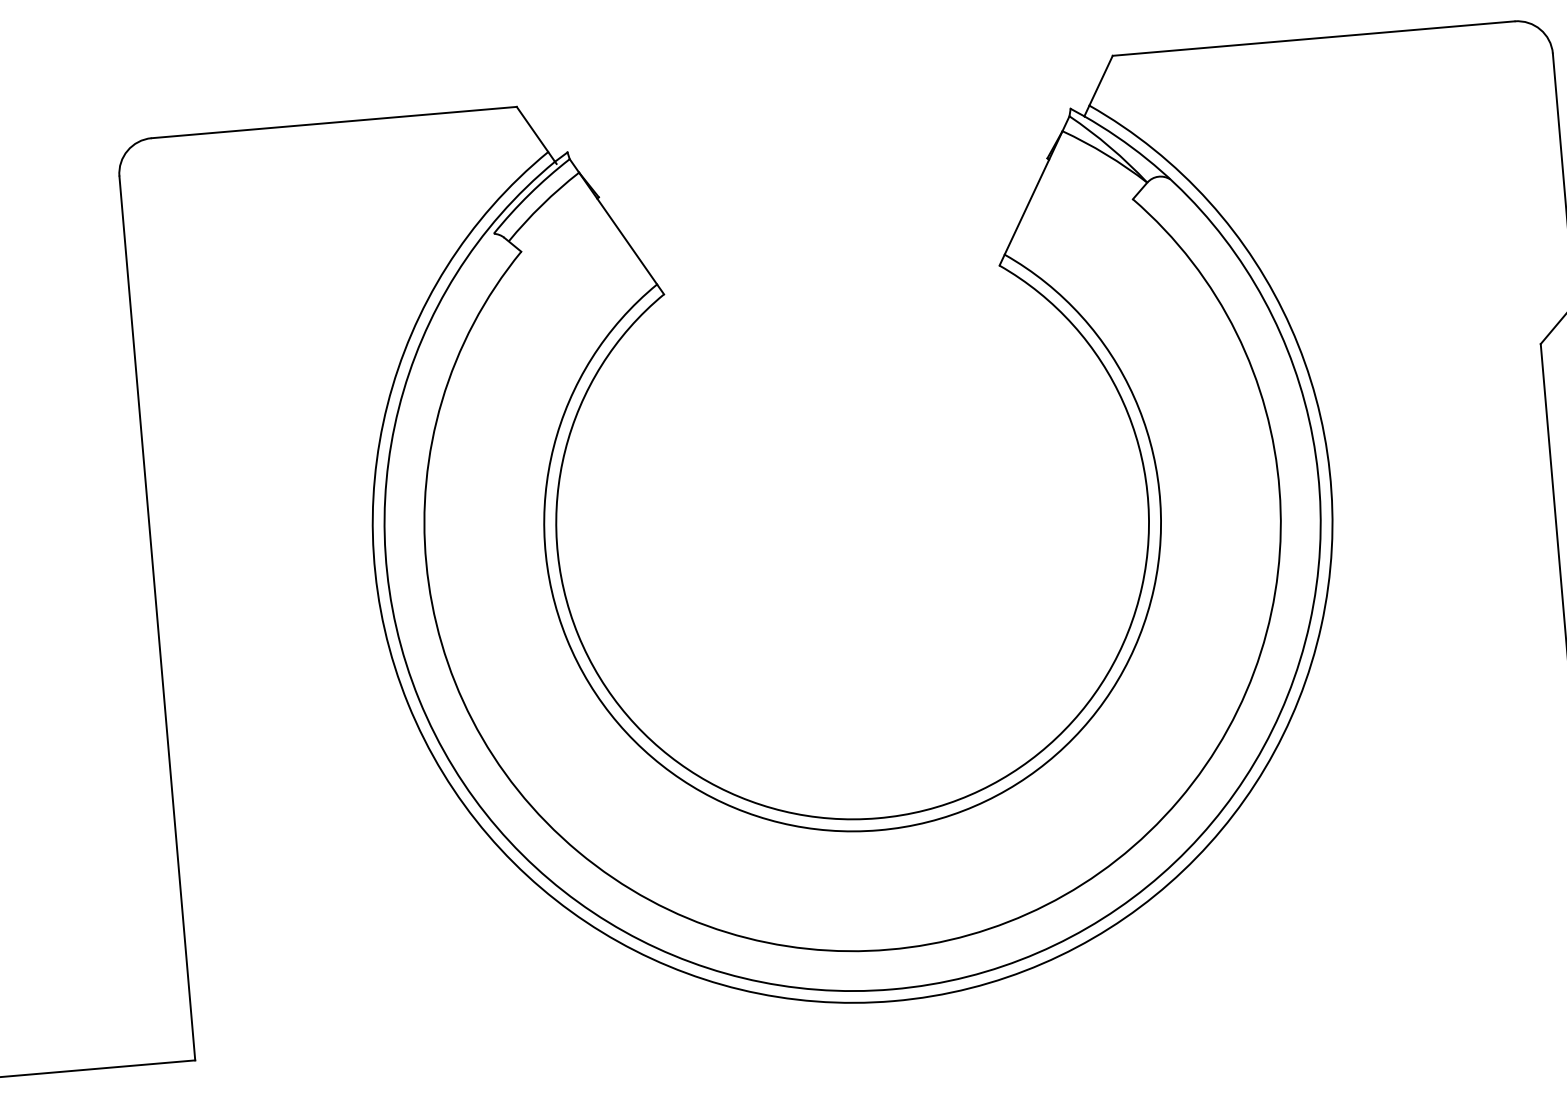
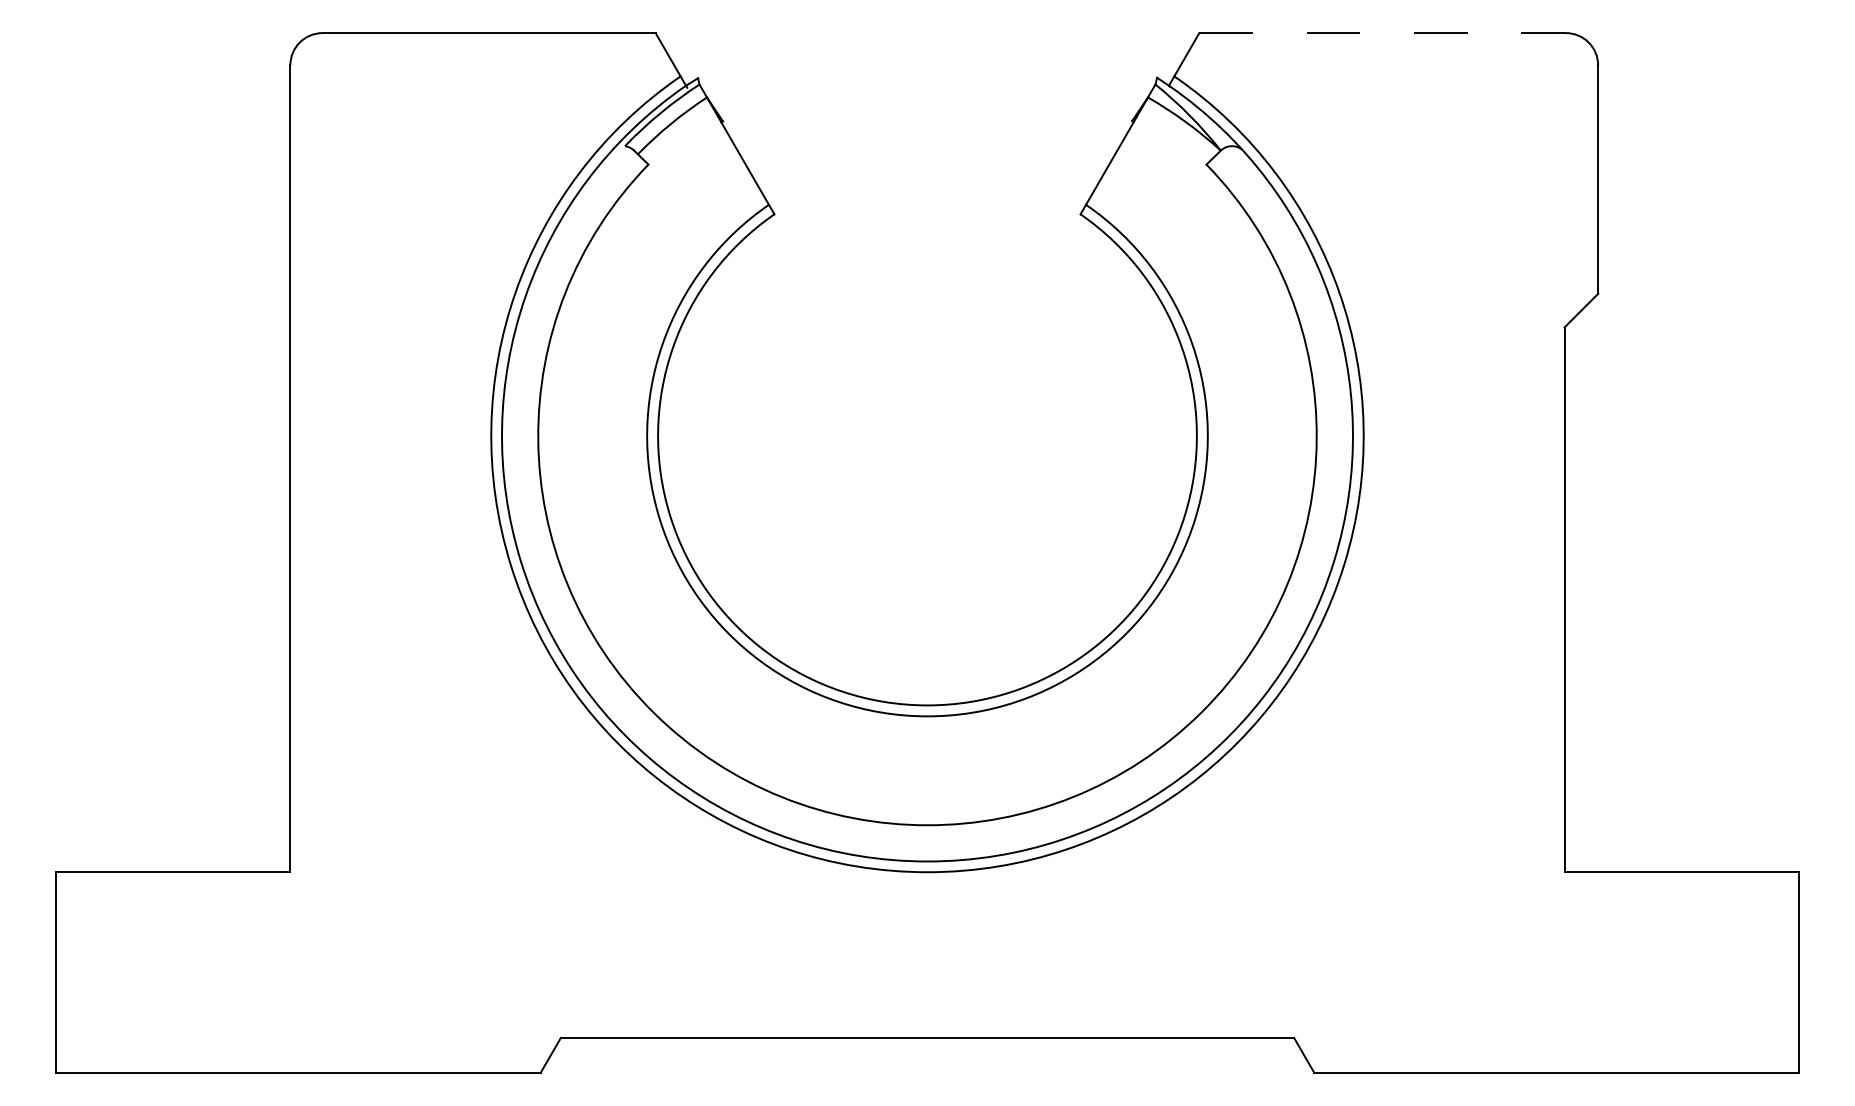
line: (1314, 38) -> (1383, 33), solid -> dashed

